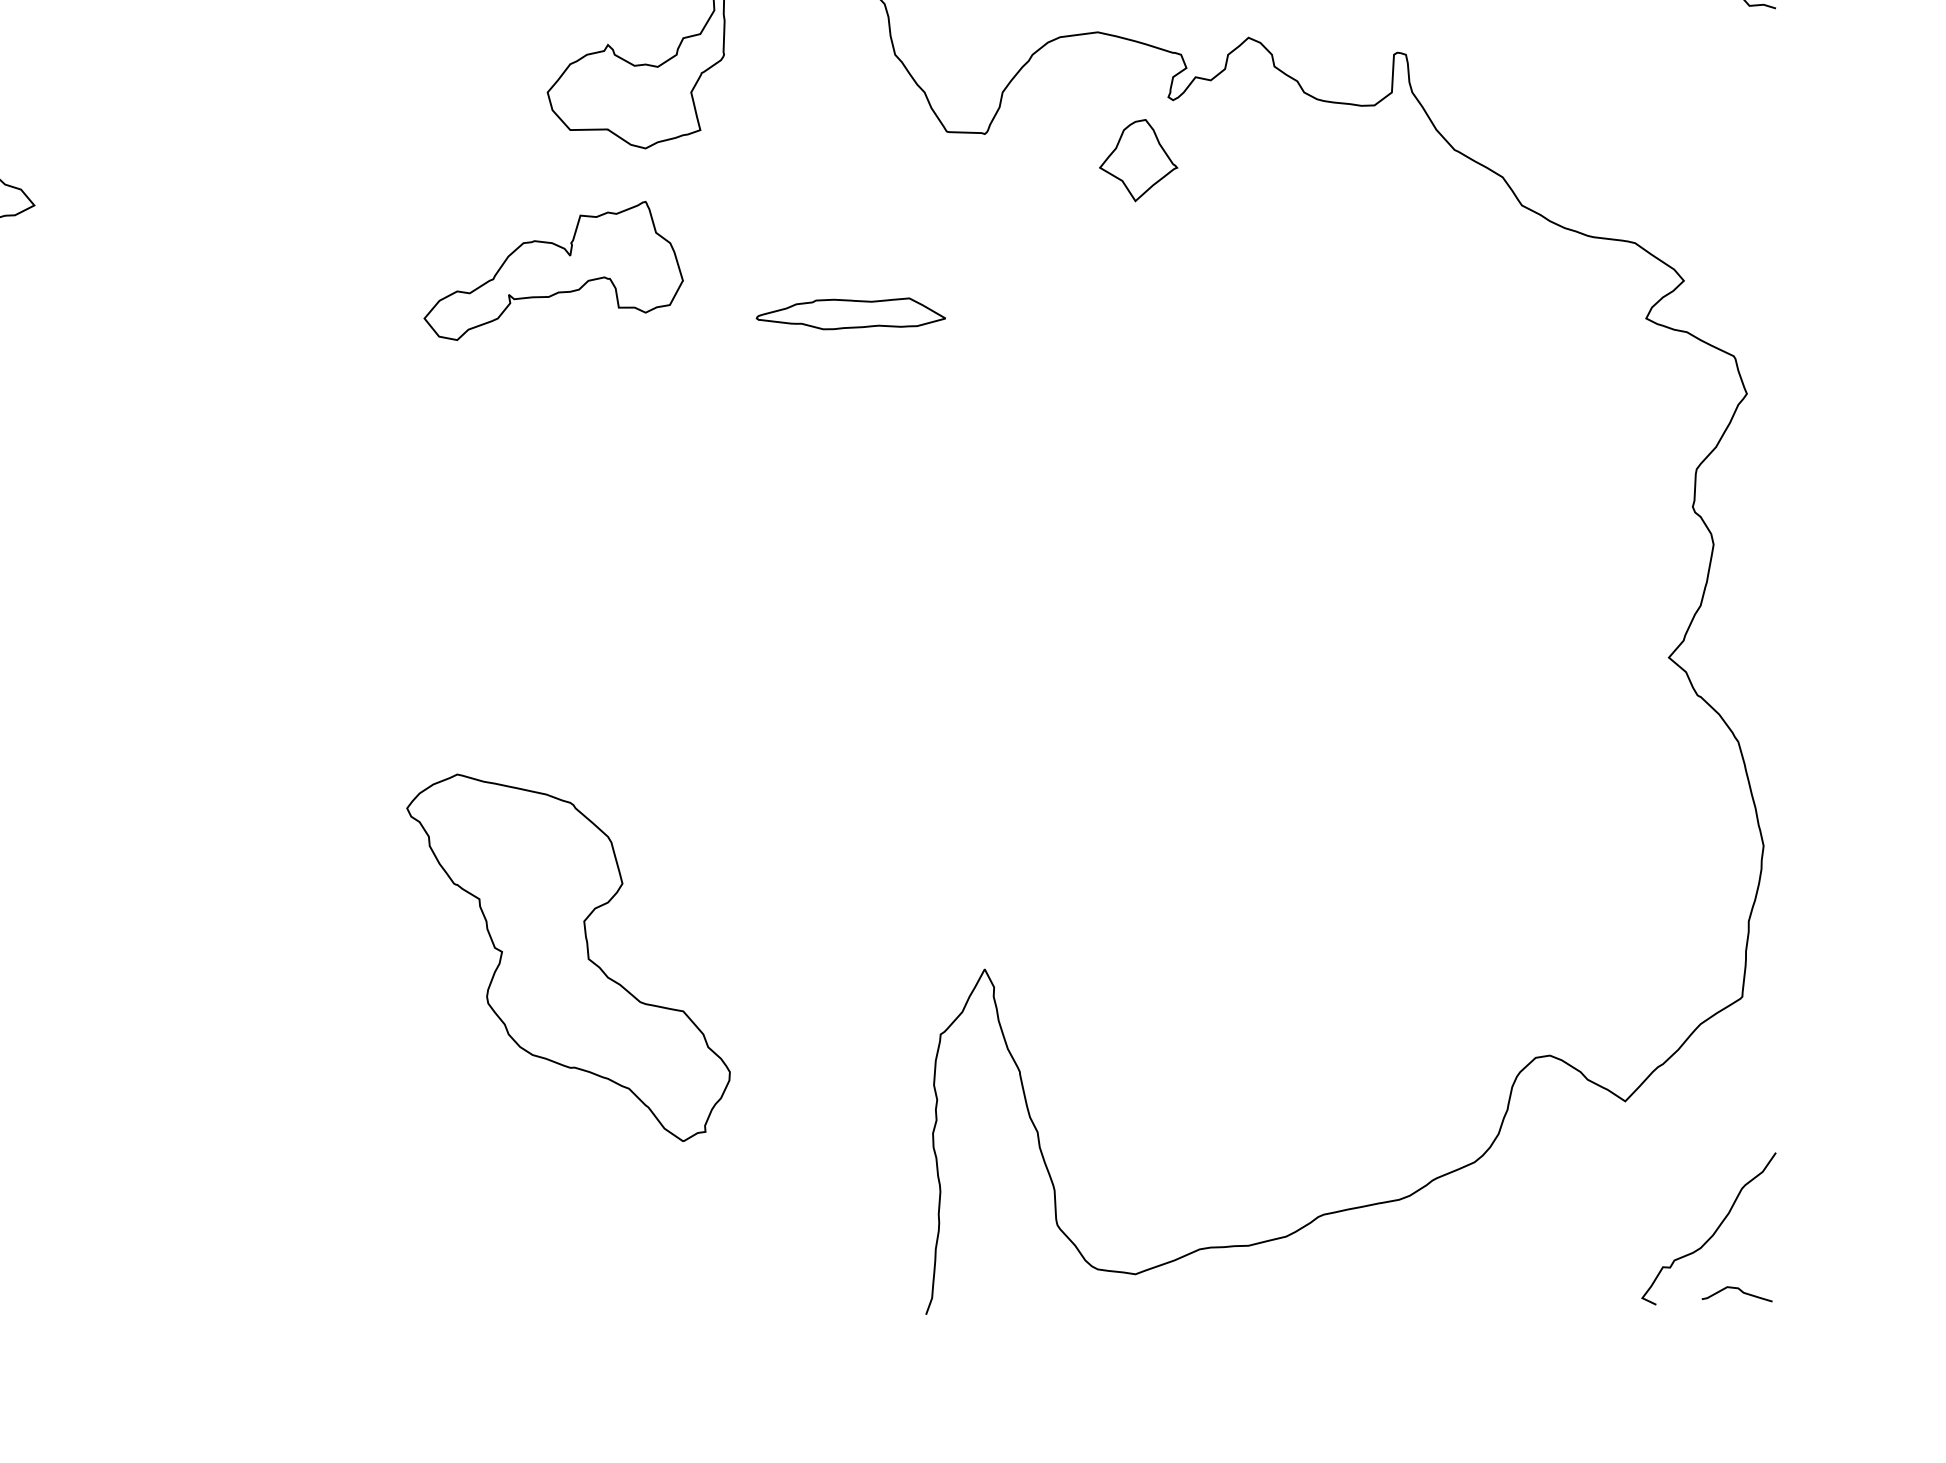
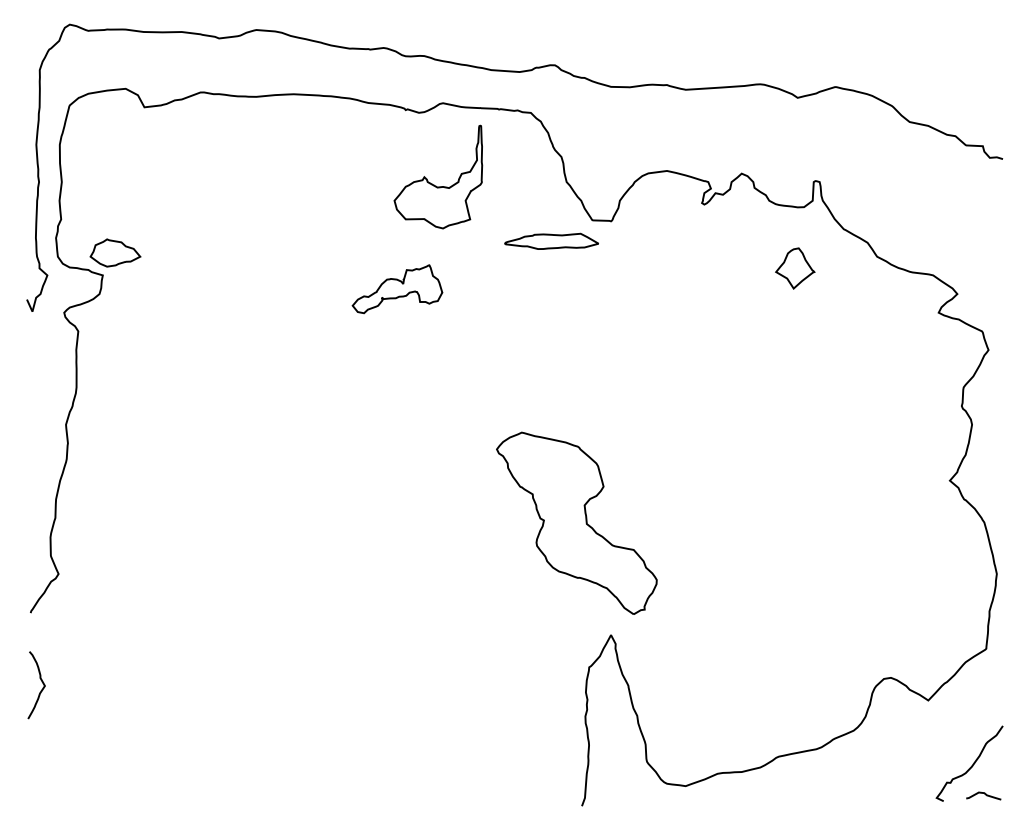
part: (1139, 160) -> (795, 268), moved
part: (553, 271) -> (397, 289), size x0.7
part: (850, 311) -> (551, 240), moved
part: (567, 955) -> (576, 522), moved

